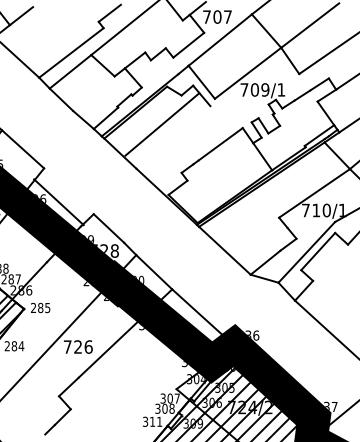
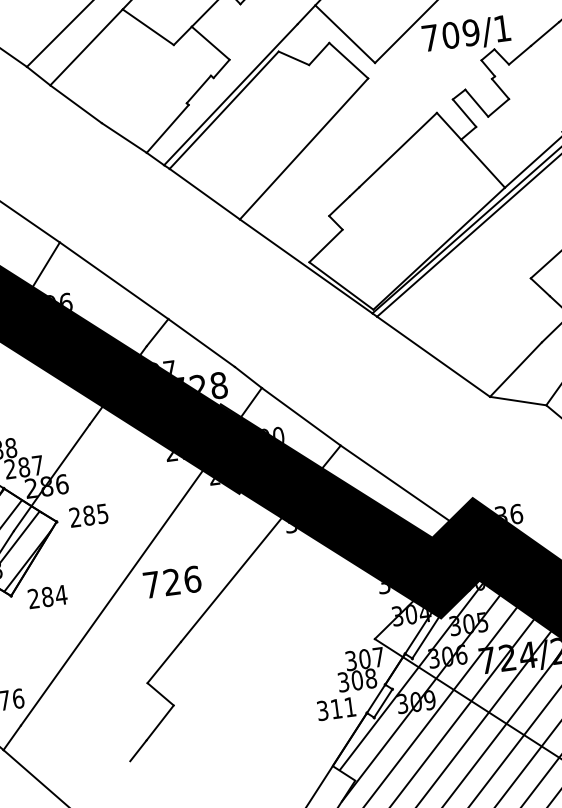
line: (162, 124) -> (304, 149), moved
line: (58, 202) -> (113, 281), moved
text: (91, 239) -> (170, 369), 299 -> 297

